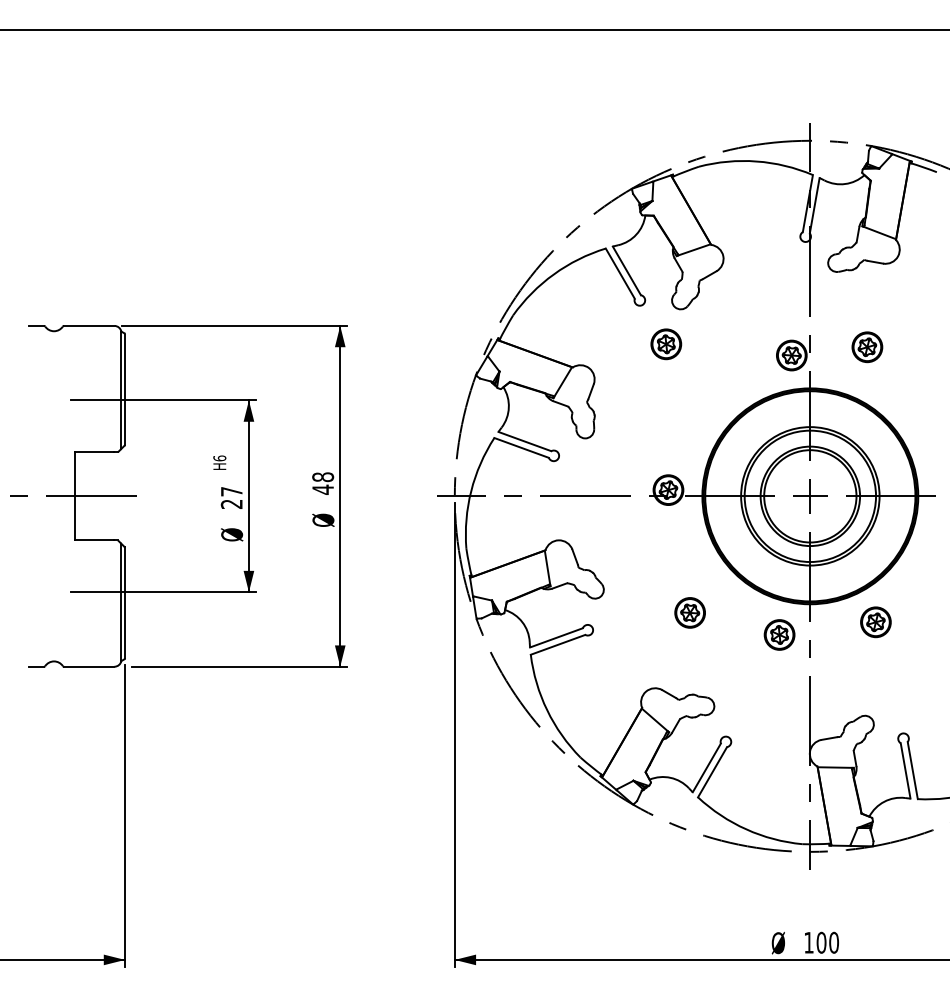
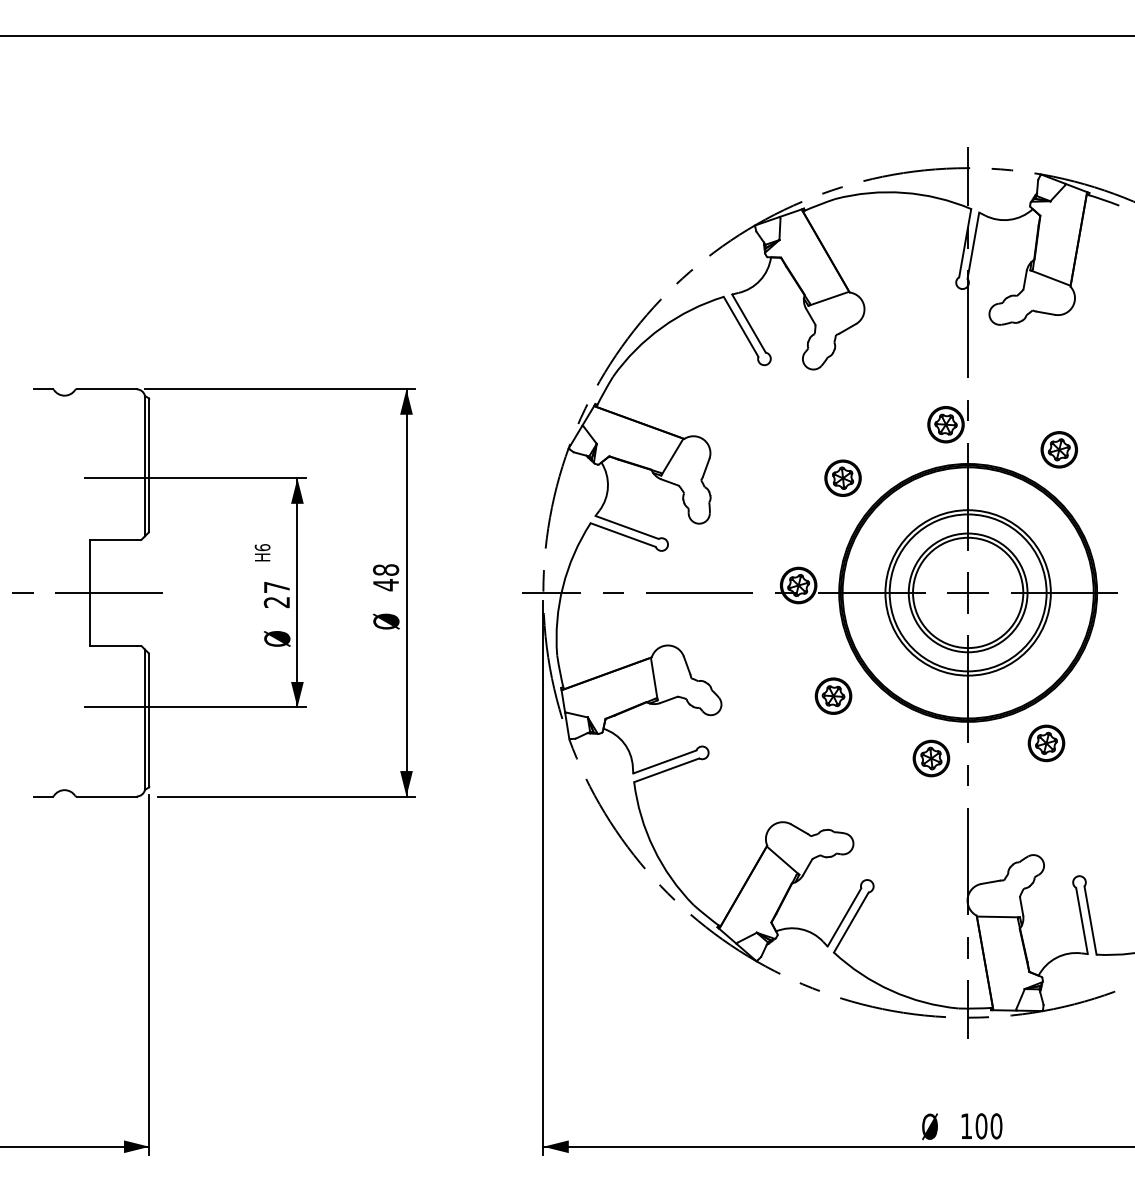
part: (665, 343) -> (842, 477), moved
part: (866, 347) -> (1058, 449), moved
part: (690, 612) -> (833, 695), moved

